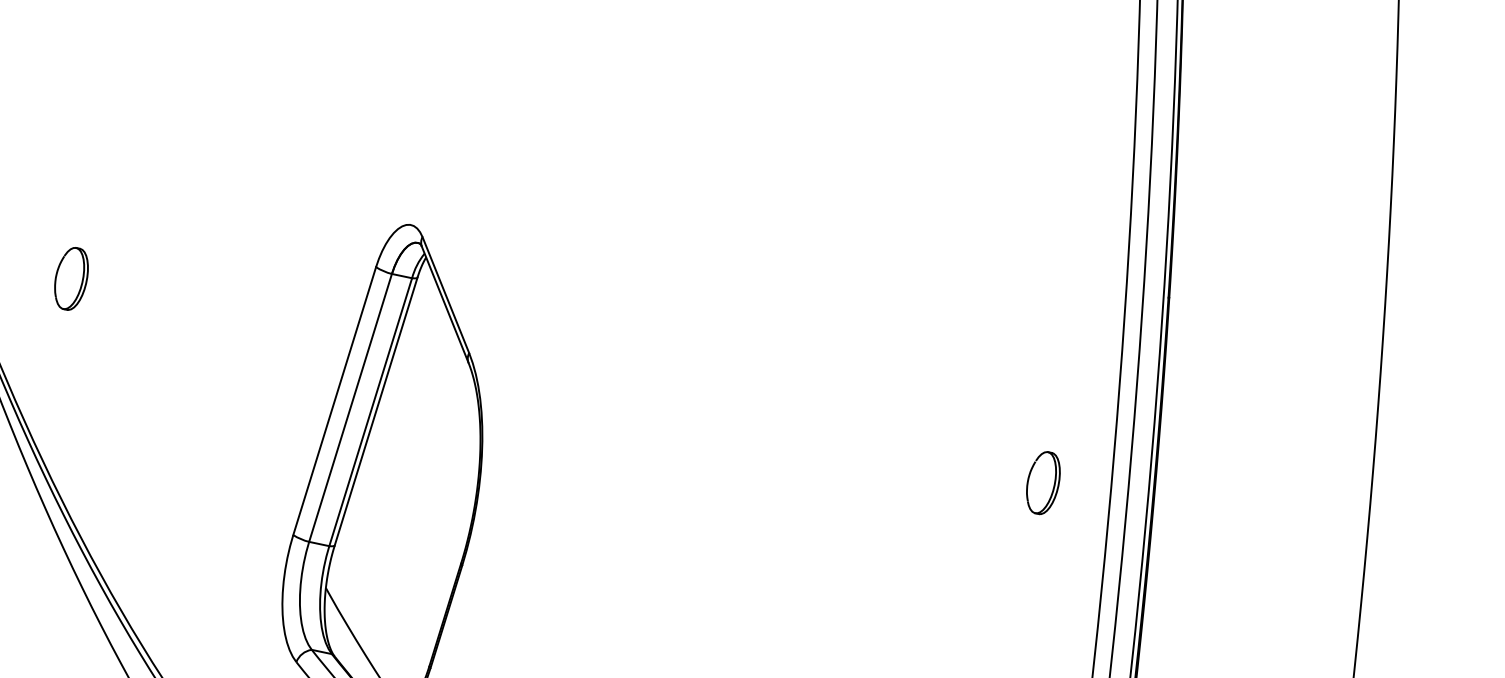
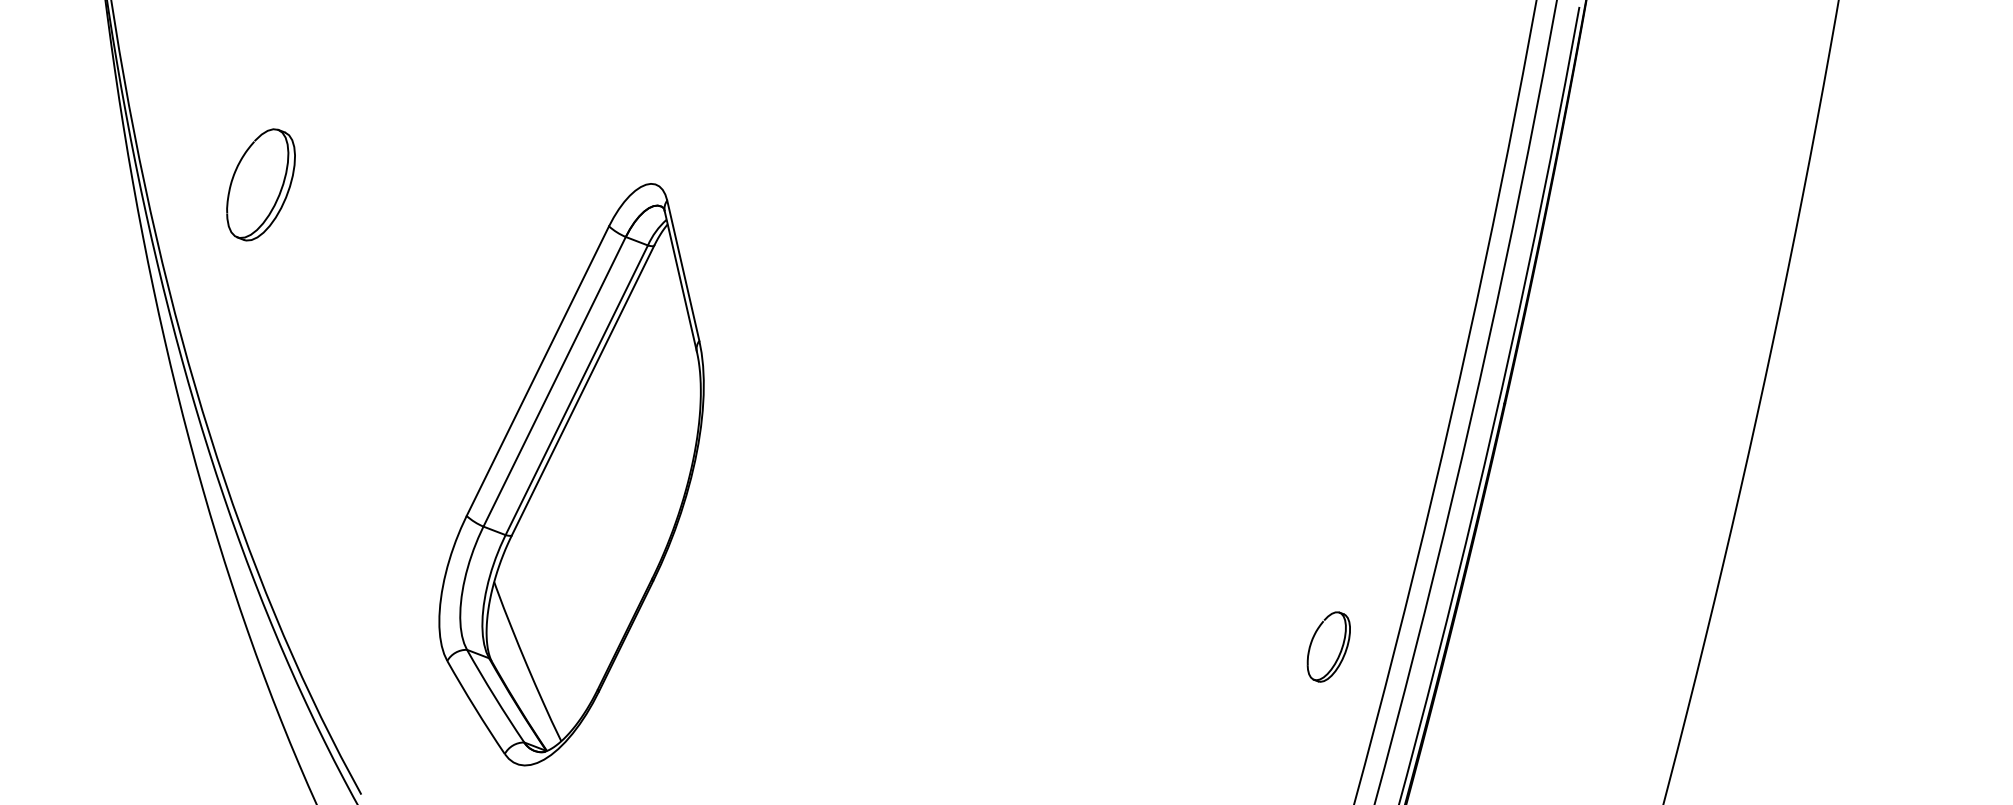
part: (71, 278) -> (260, 184), size x1.6
part: (1043, 482) -> (1328, 646), moved

